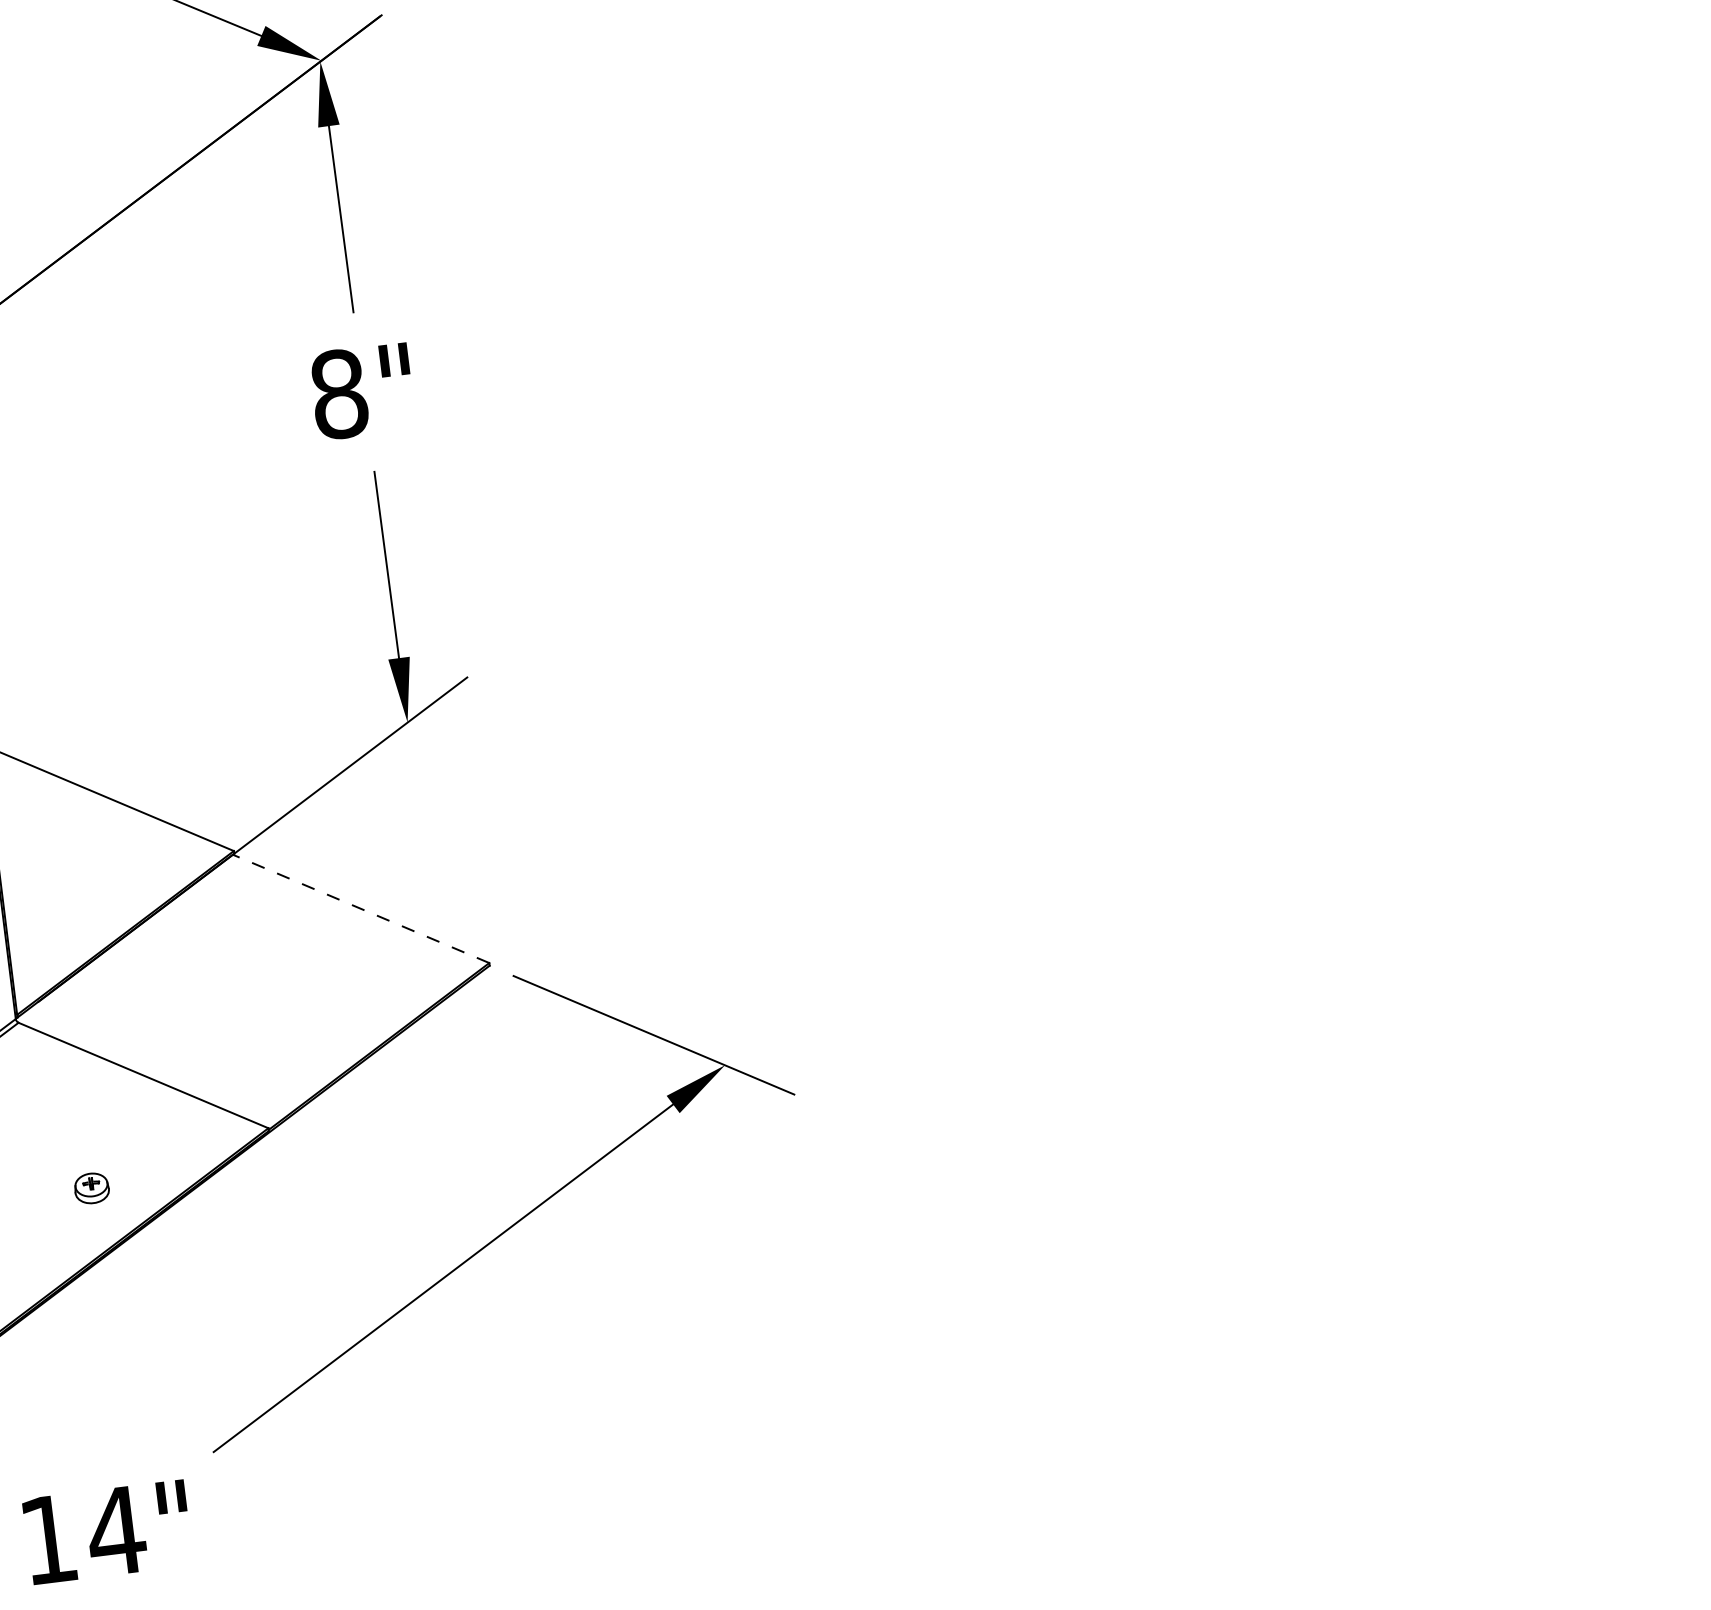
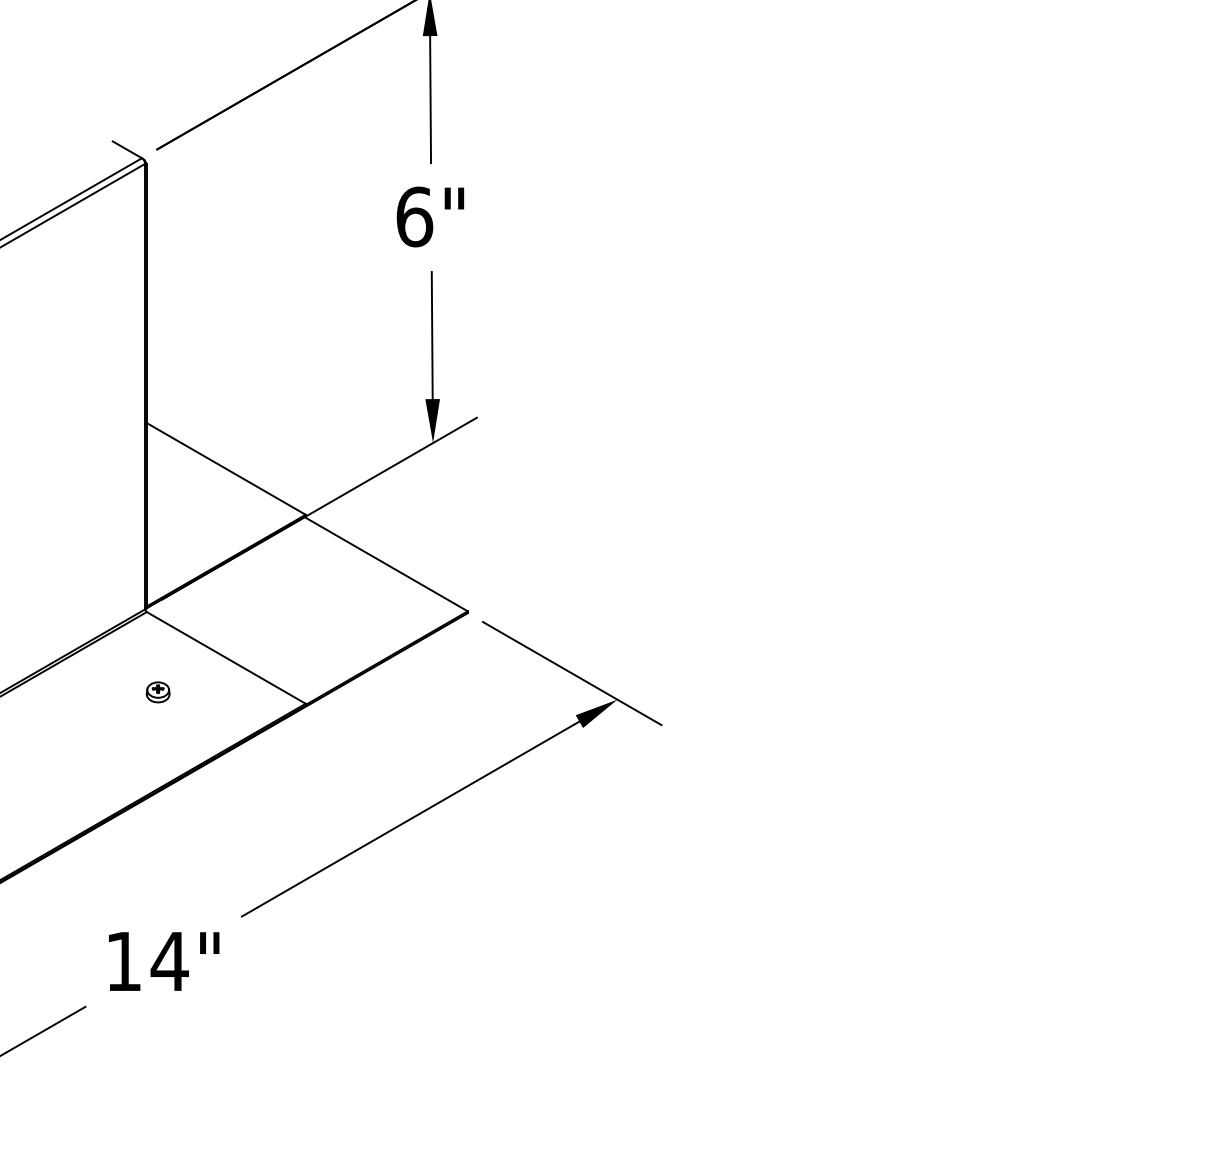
text: (338, 393) -> (414, 216), 8" -> 6"
line: (360, 909) -> (385, 564), dashed -> solid
part: (90, 1188) -> (157, 692), moved

